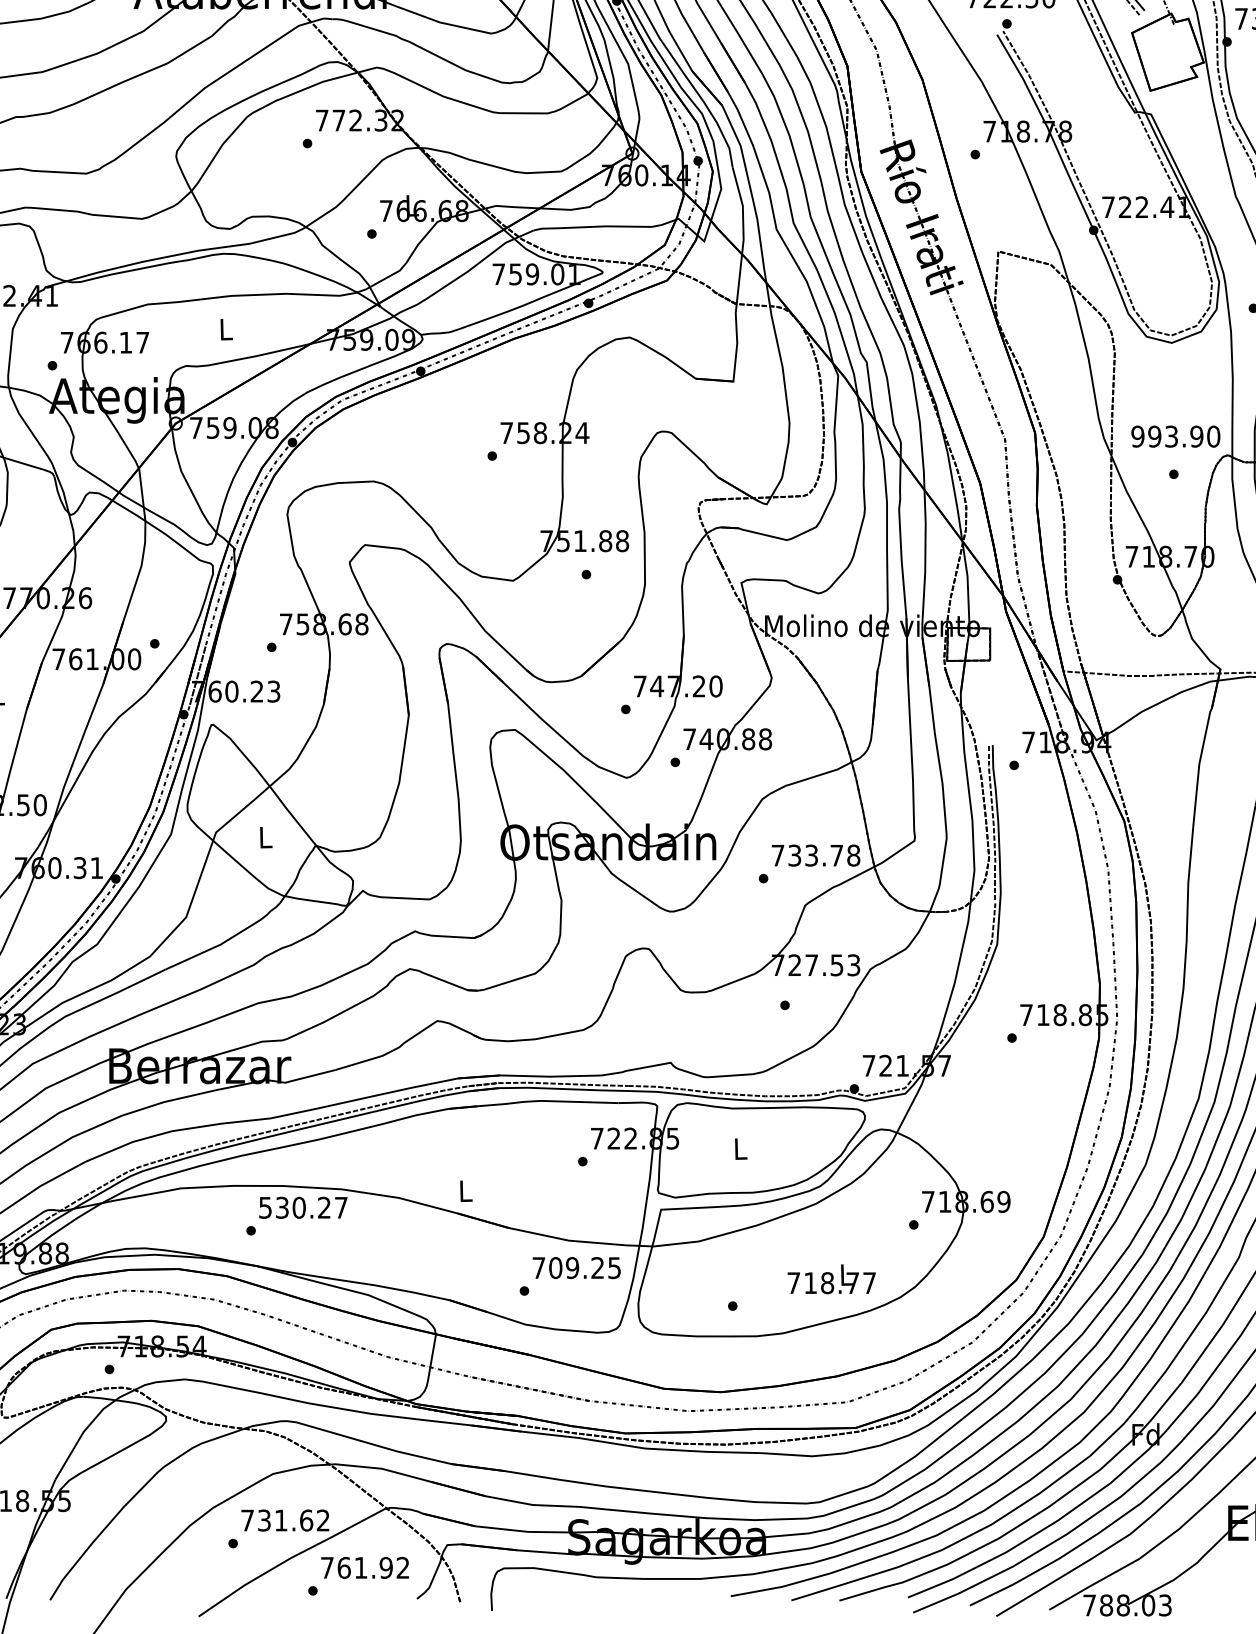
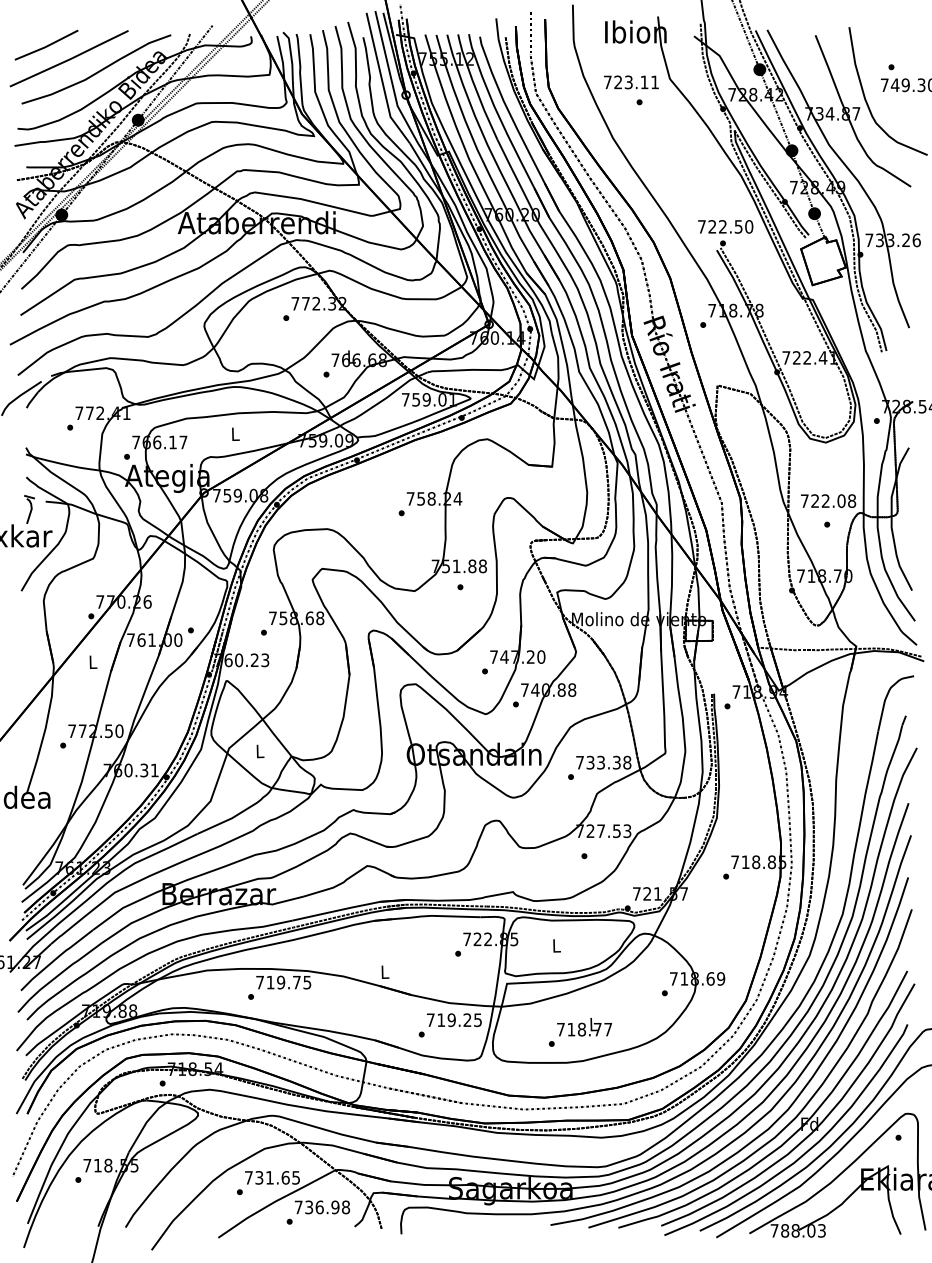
text: (1175, 435) -> (828, 500), 993.90 -> 722.08
text: (836, 855) -> (616, 762), 733.78 -> 733.38
text: (303, 1207) -> (283, 982), 530.27 -> 719.75
text: (556, 1268) -> (441, 1020), 709.25 -> 719.25
text: (831, 1279) -> (584, 1027), moved
text: (322, 1519) -> (295, 1177), 731.62 -> 731.65
text: (373, 1568) -> (327, 1207), 761.92 -> 736.98

